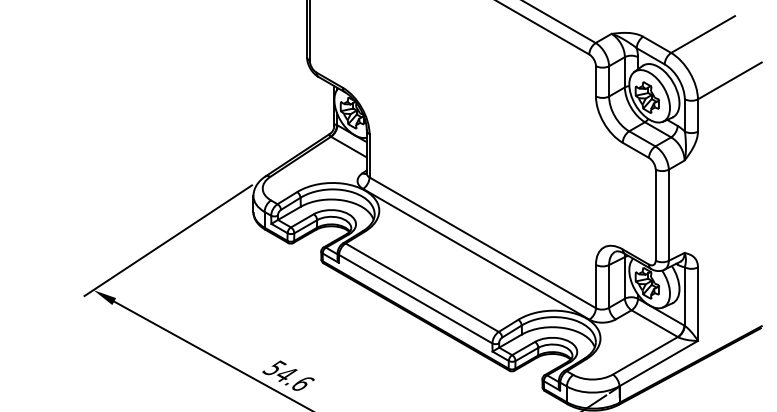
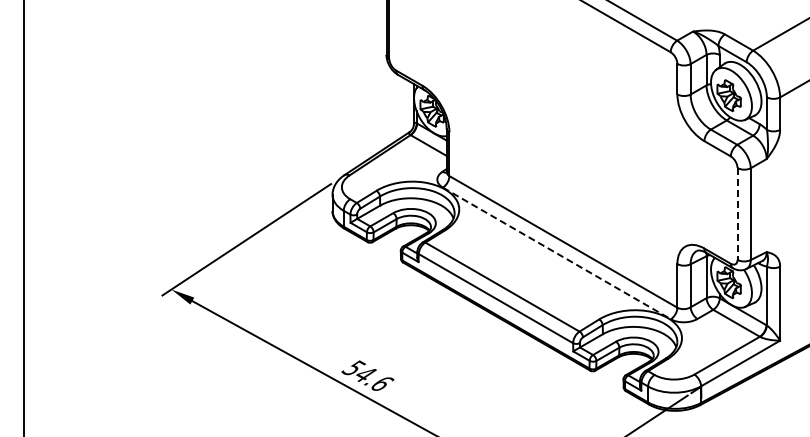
line: (655, 214) -> (737, 213), solid -> dashed
line: (475, 254) -> (556, 253), solid -> dashed

